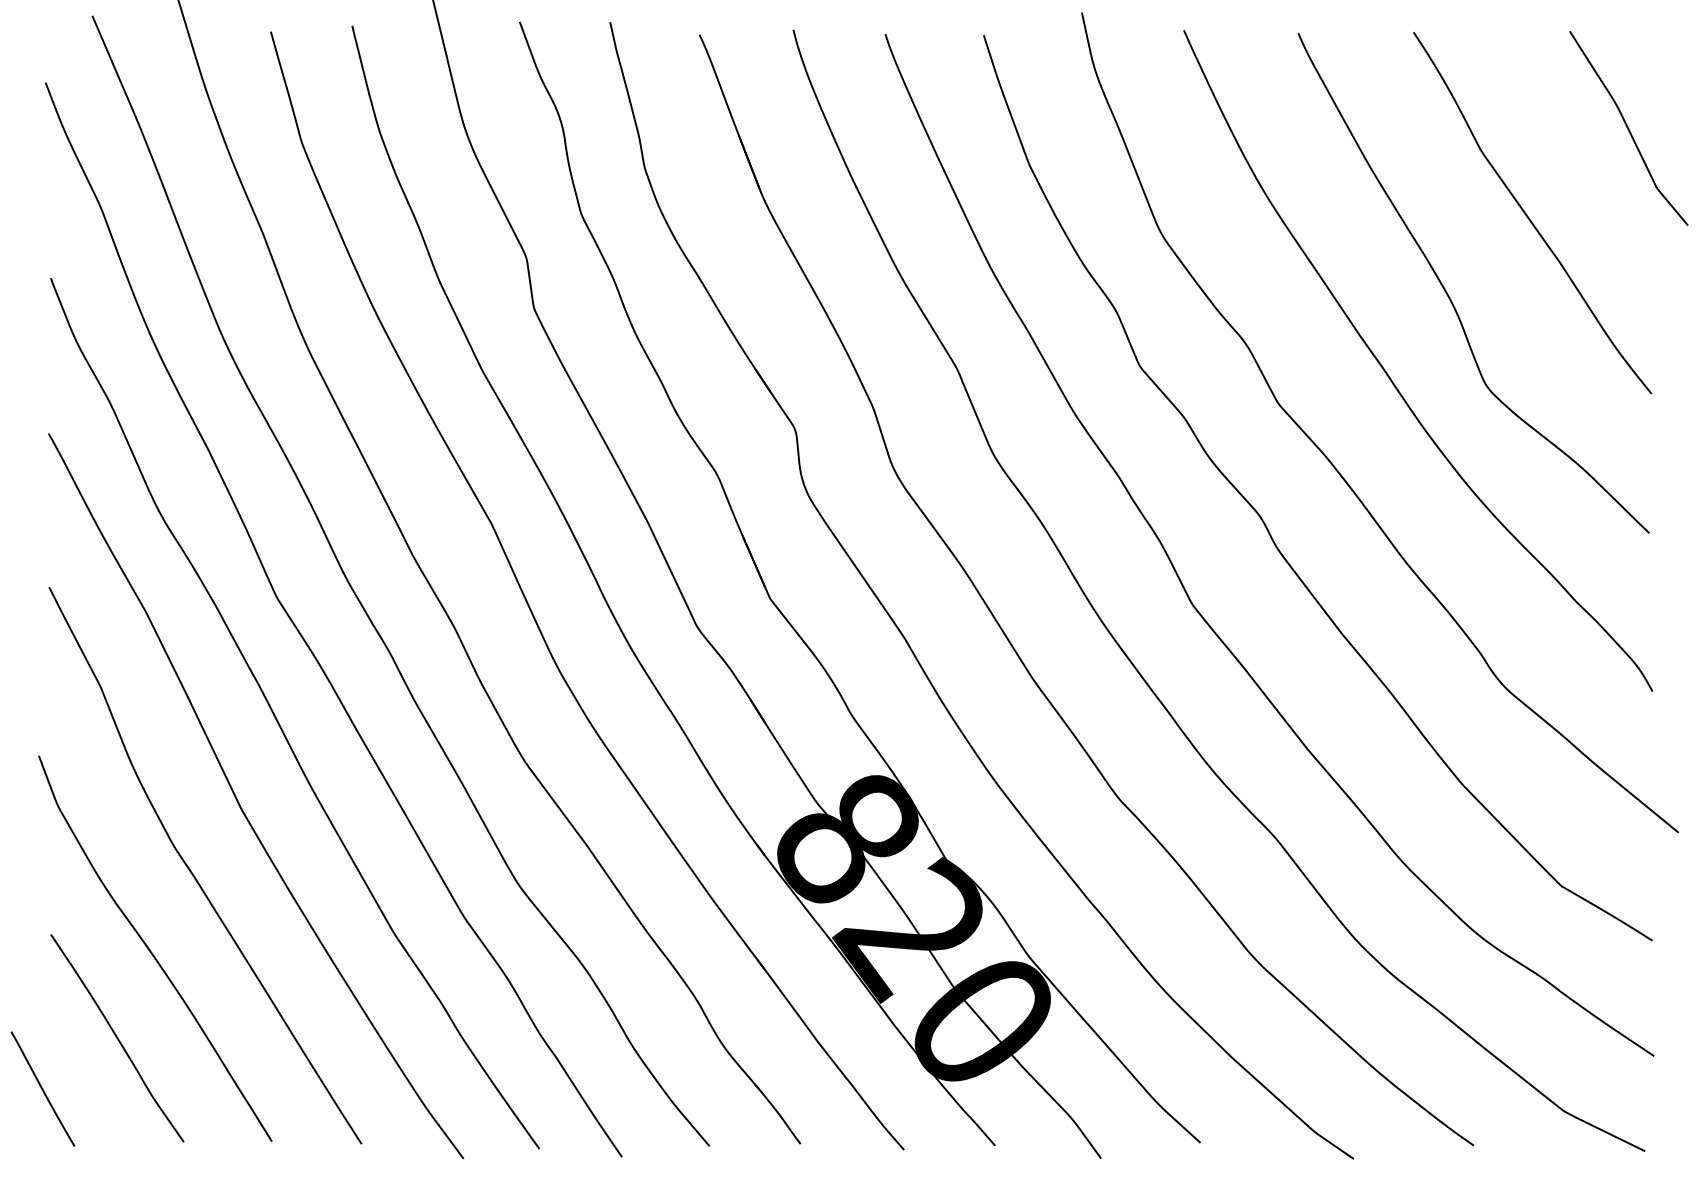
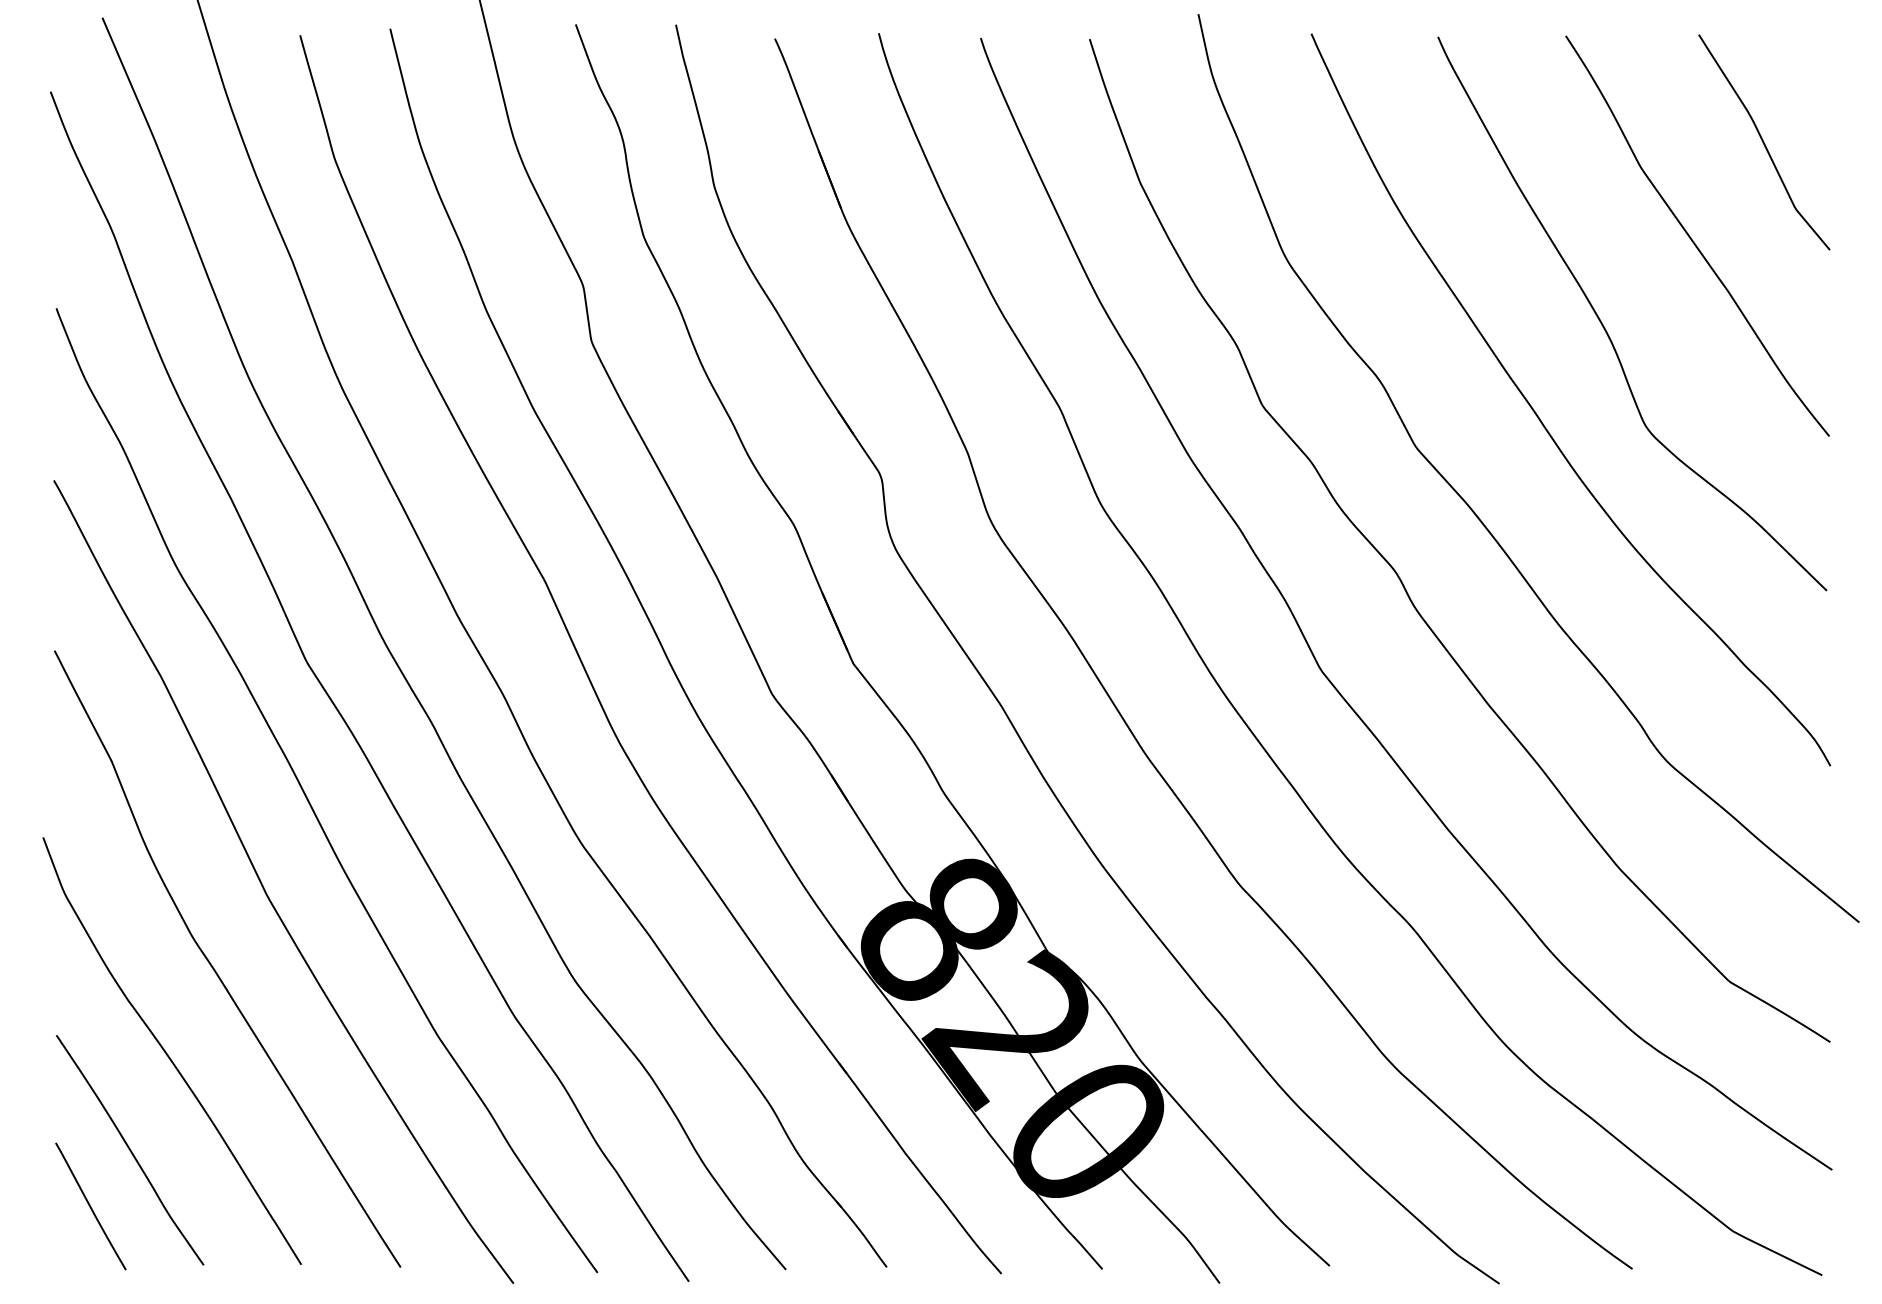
curve: (1628, 128) -> (1763, 142), moved
line: (42, 1088) -> (90, 1205), moved

